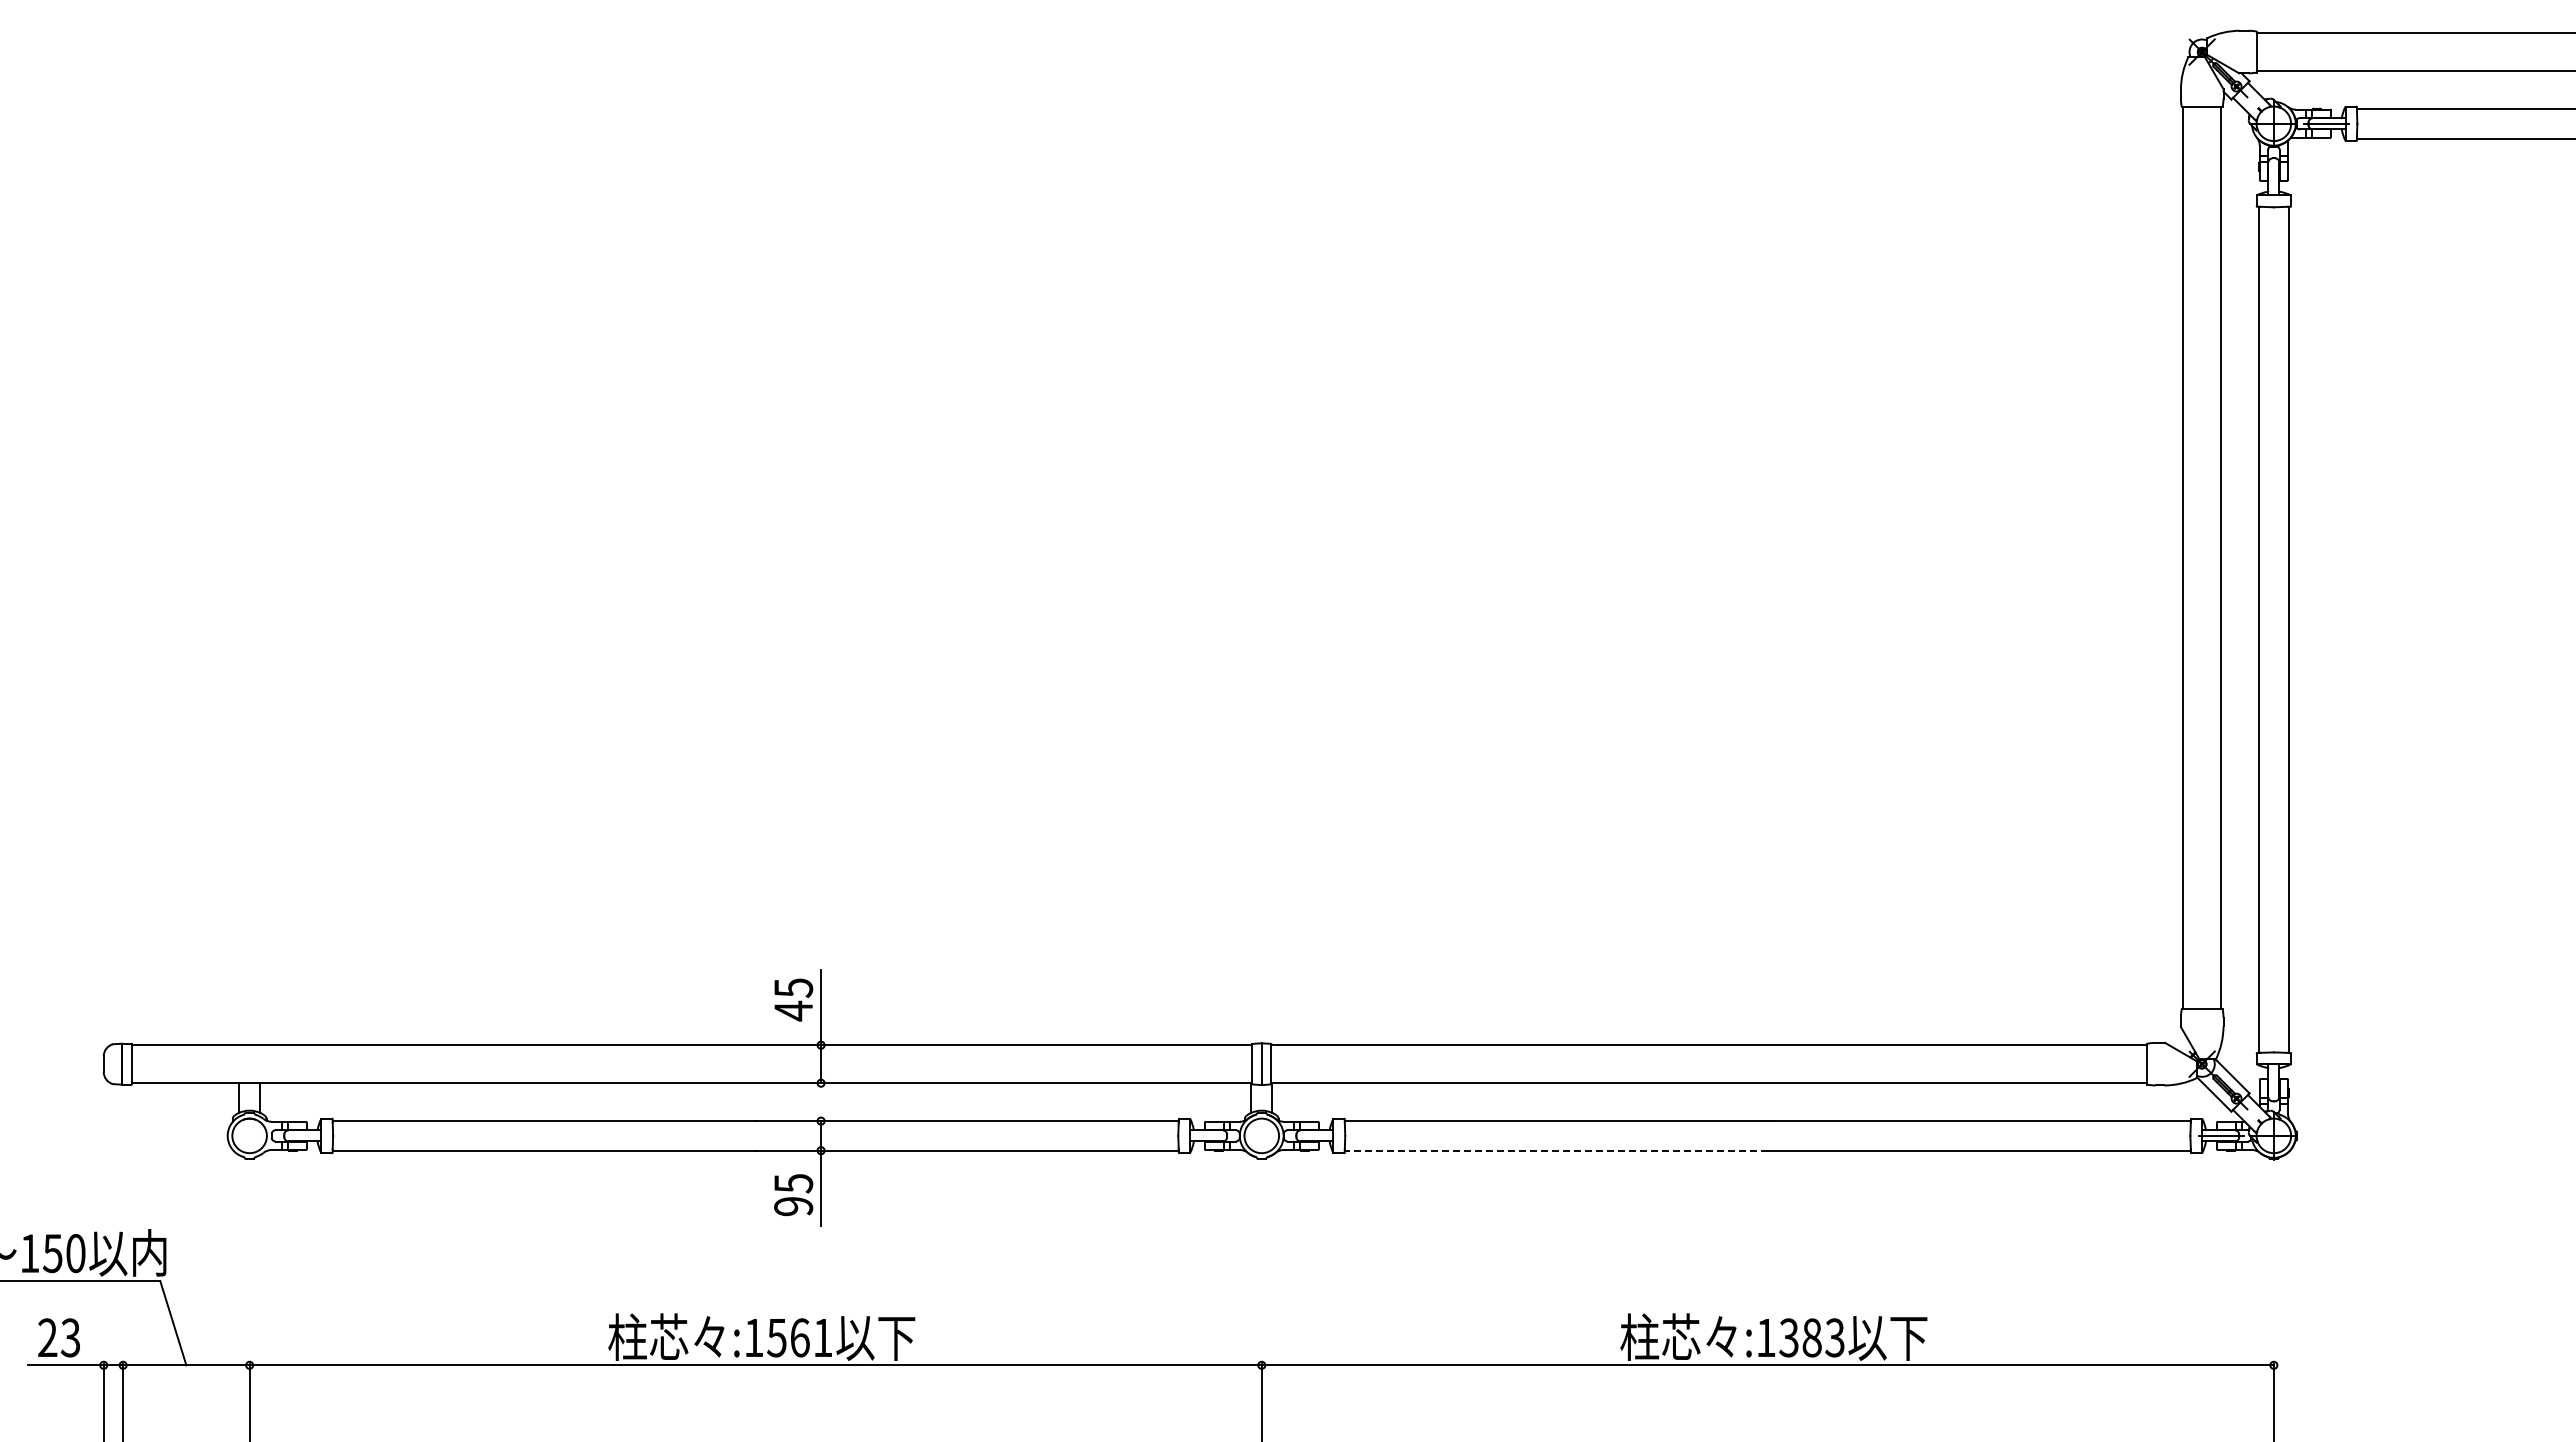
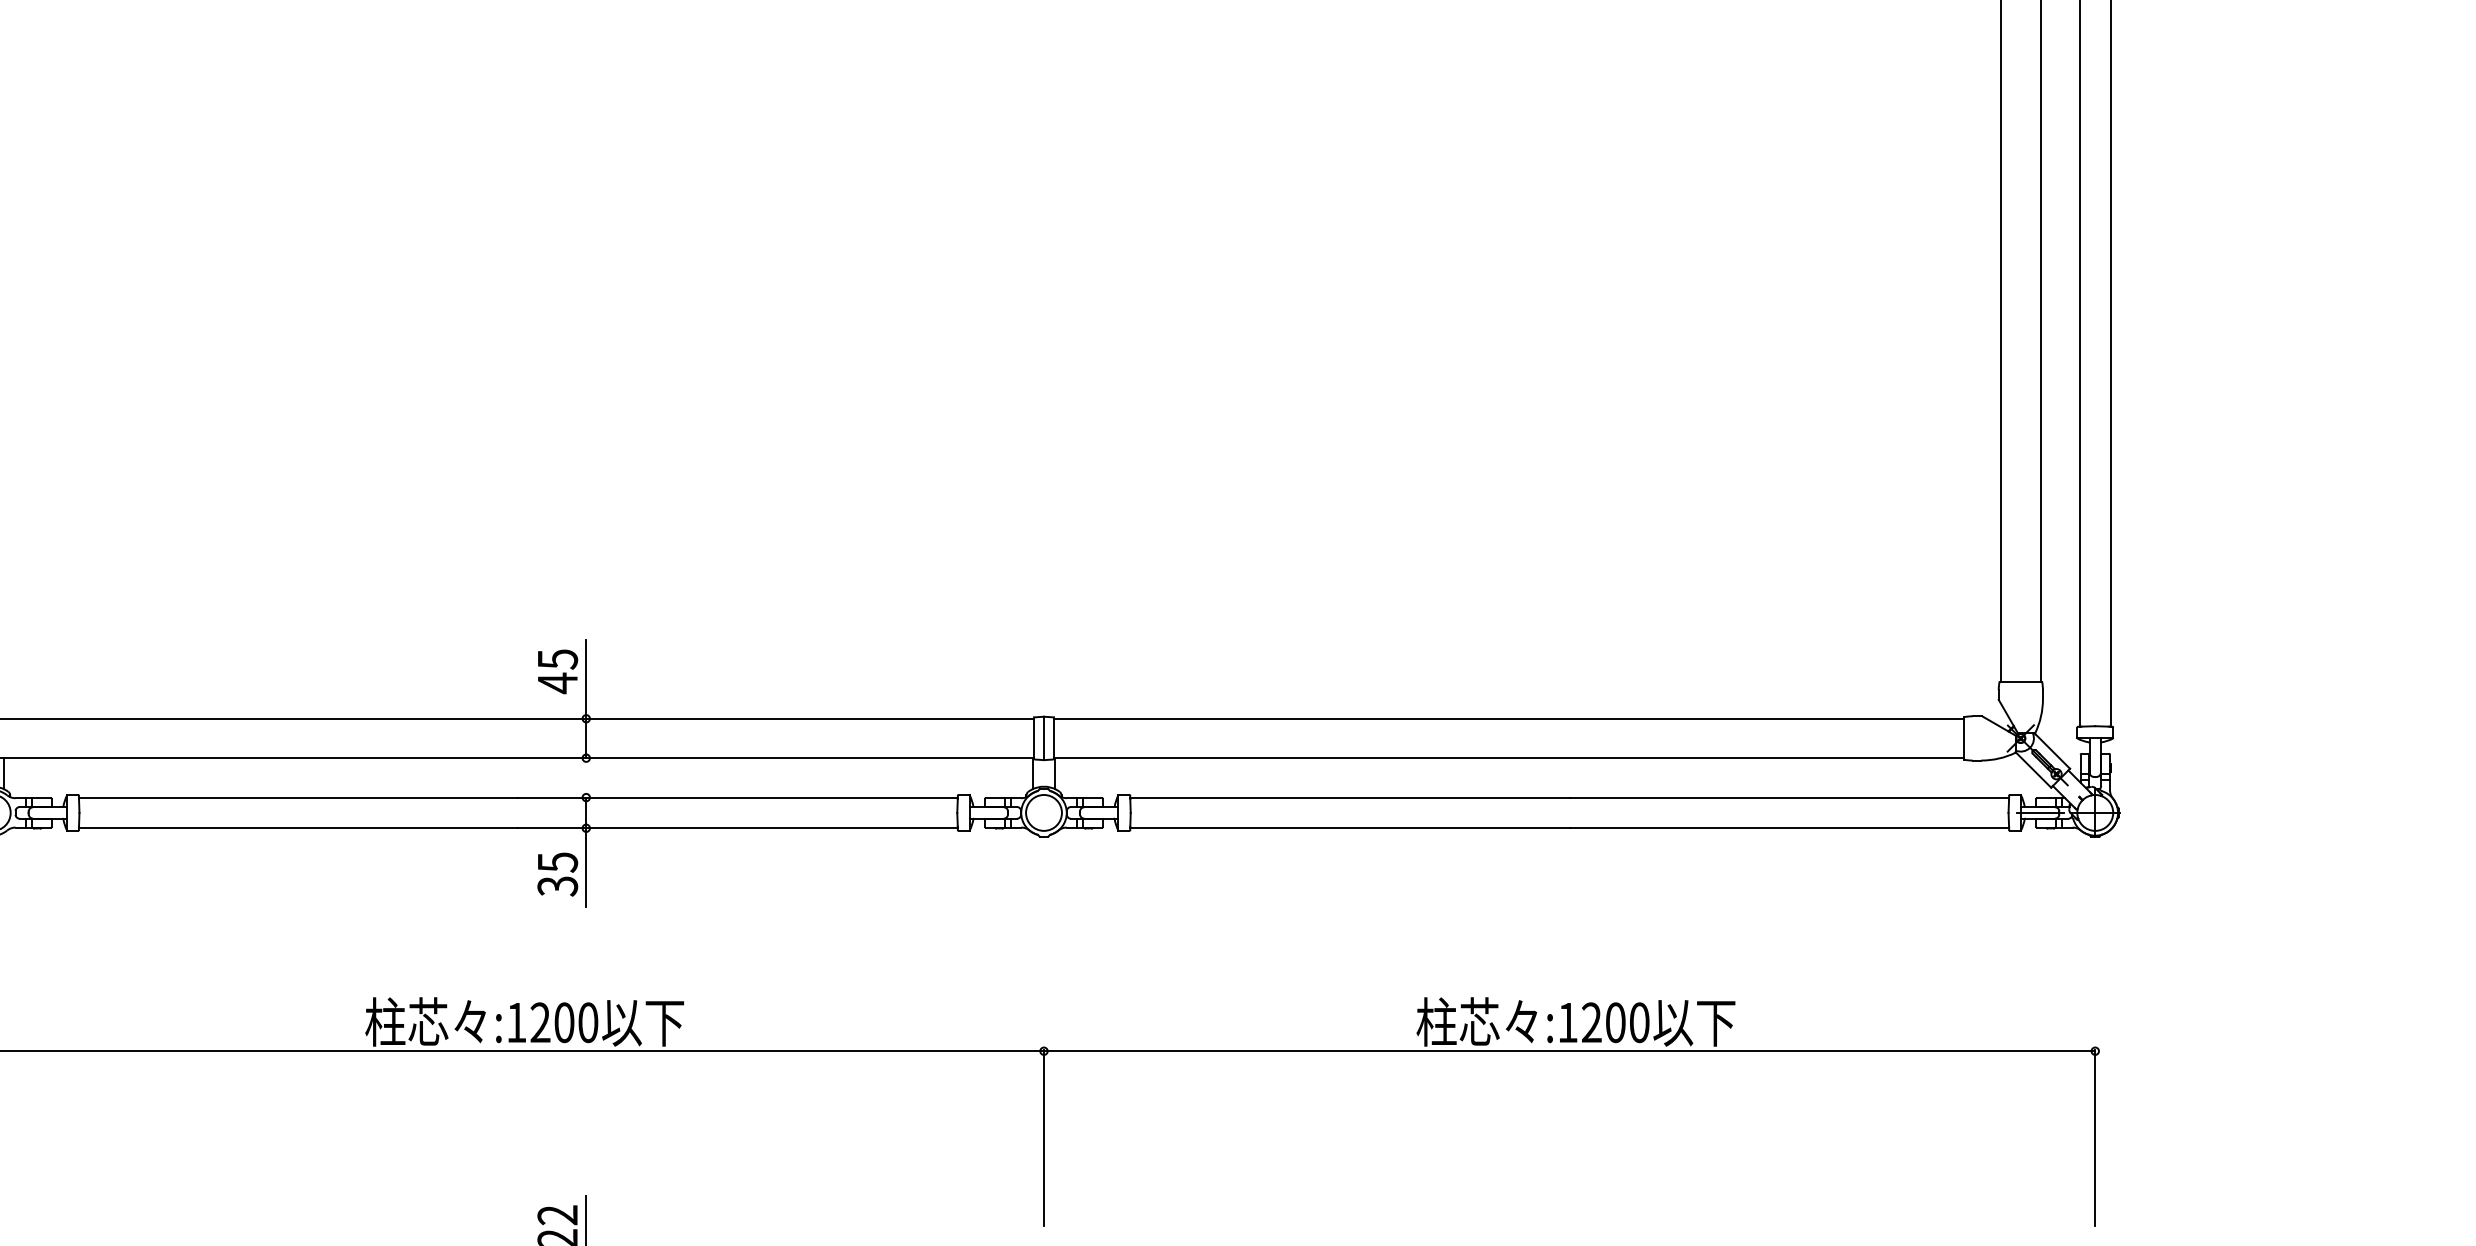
line: (1556, 1150) -> (1350, 828), dashed -> solid
text: (793, 1206) -> (557, 886), 95 -> 35
text: (799, 1337) -> (563, 1022), :1561 -> :1200
text: (1811, 1337) -> (1615, 1022), :1383 -> :1200

